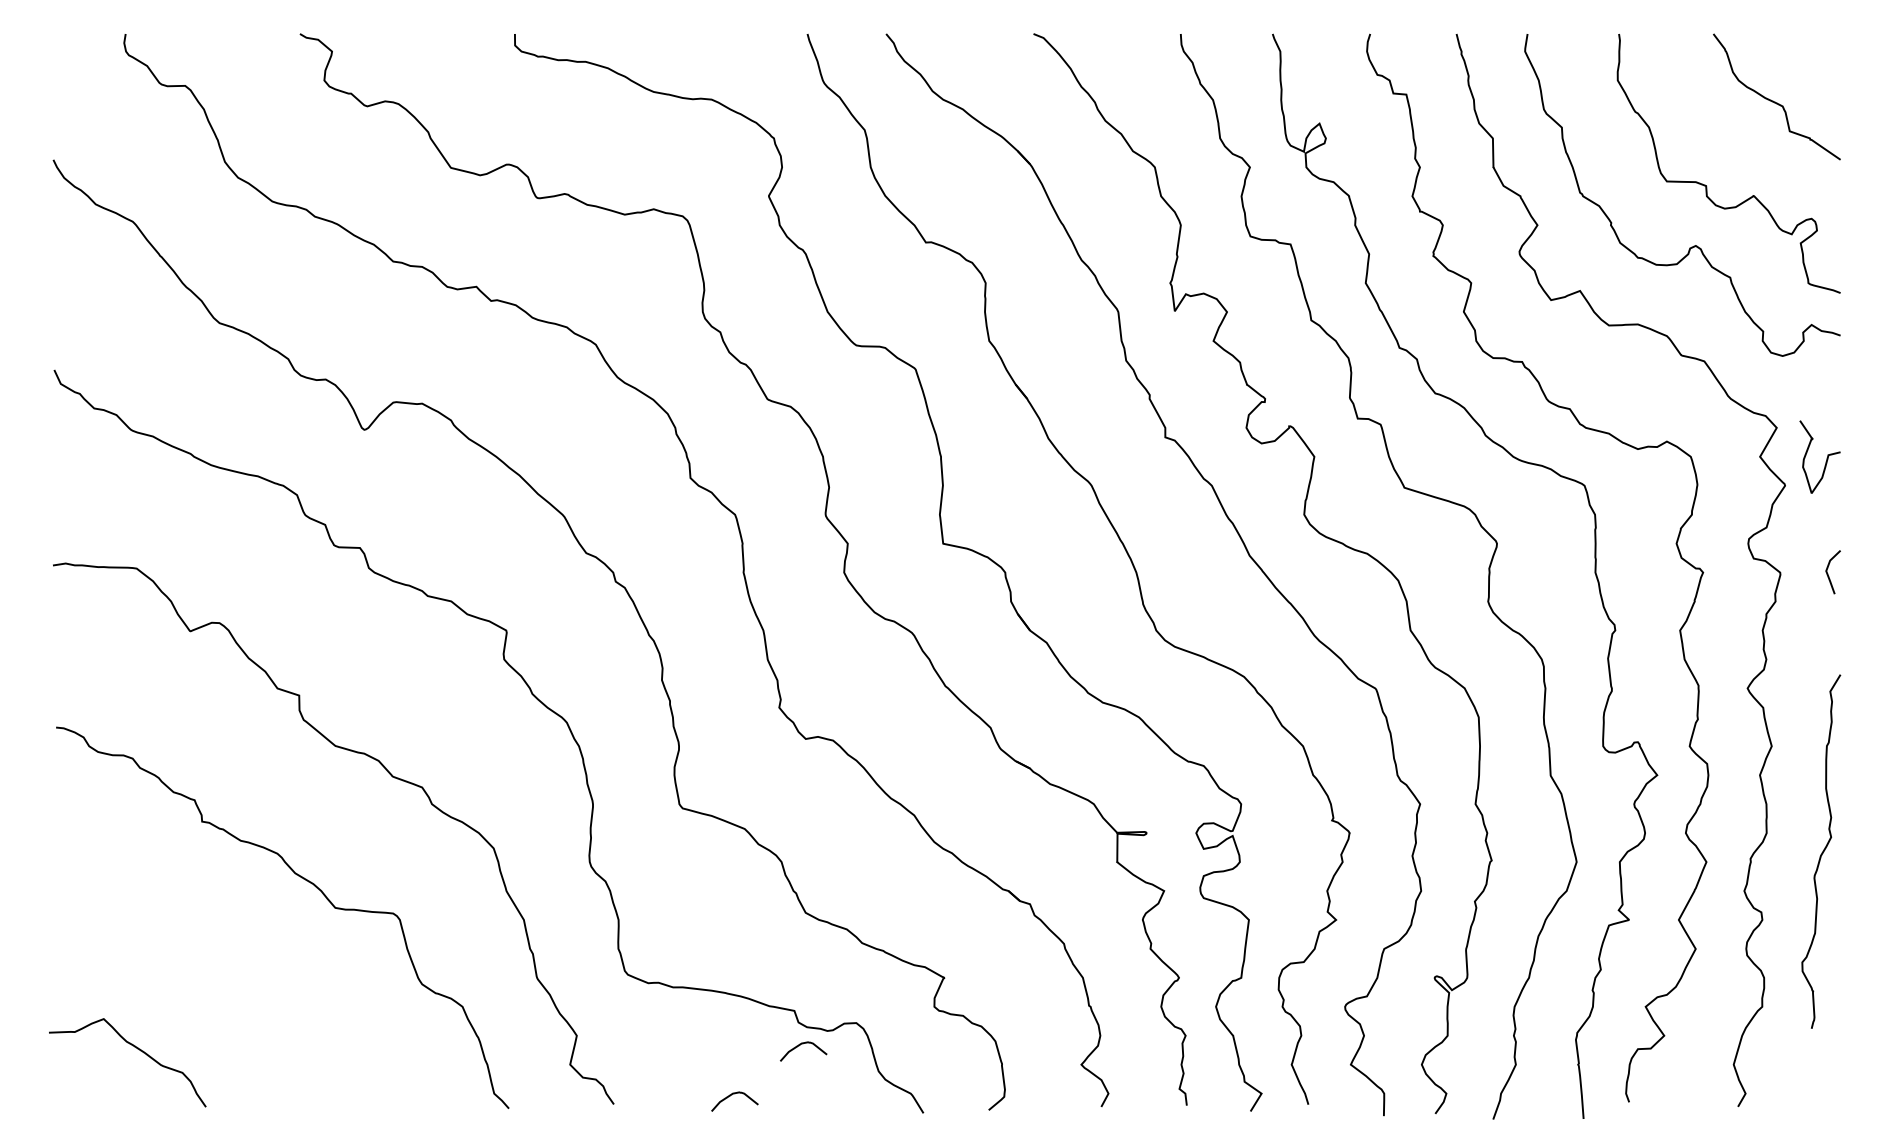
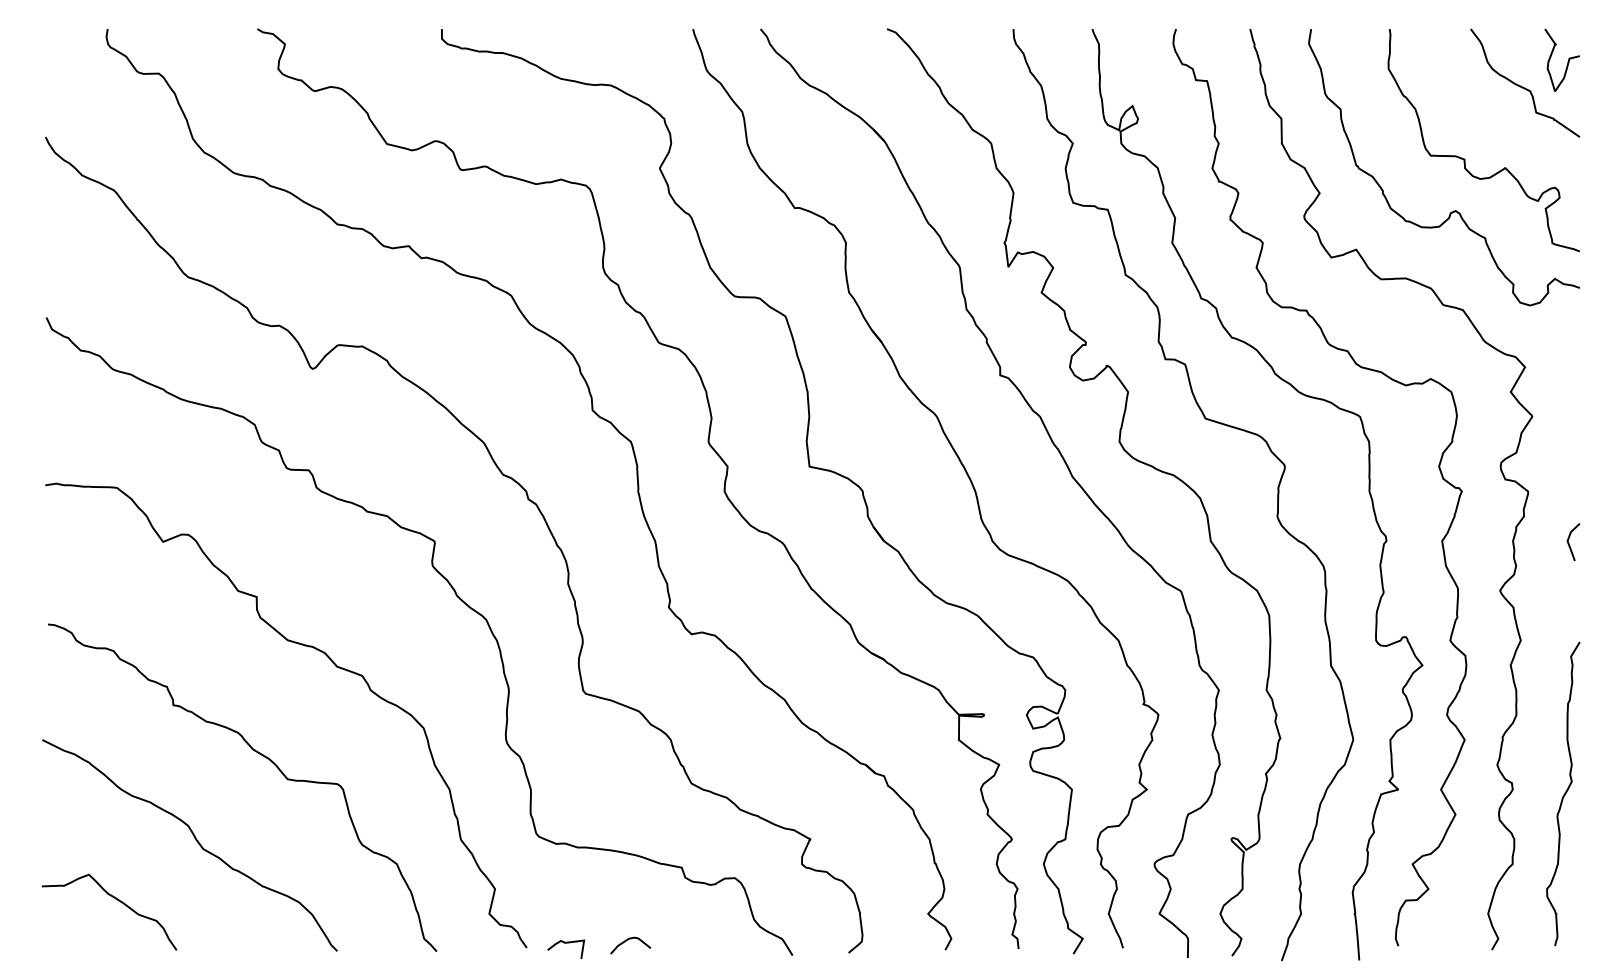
curve: (1826, 458) -> (1567, 61), moved
line: (1828, 572) -> (1569, 542), moved
curve: (1822, 851) -> (1564, 793), moved
curve: (227, 979) -> (195, 840), added
curve: (801, 1045) -> (687, 897), removed
curve: (660, 1099) -> (566, 943), added

